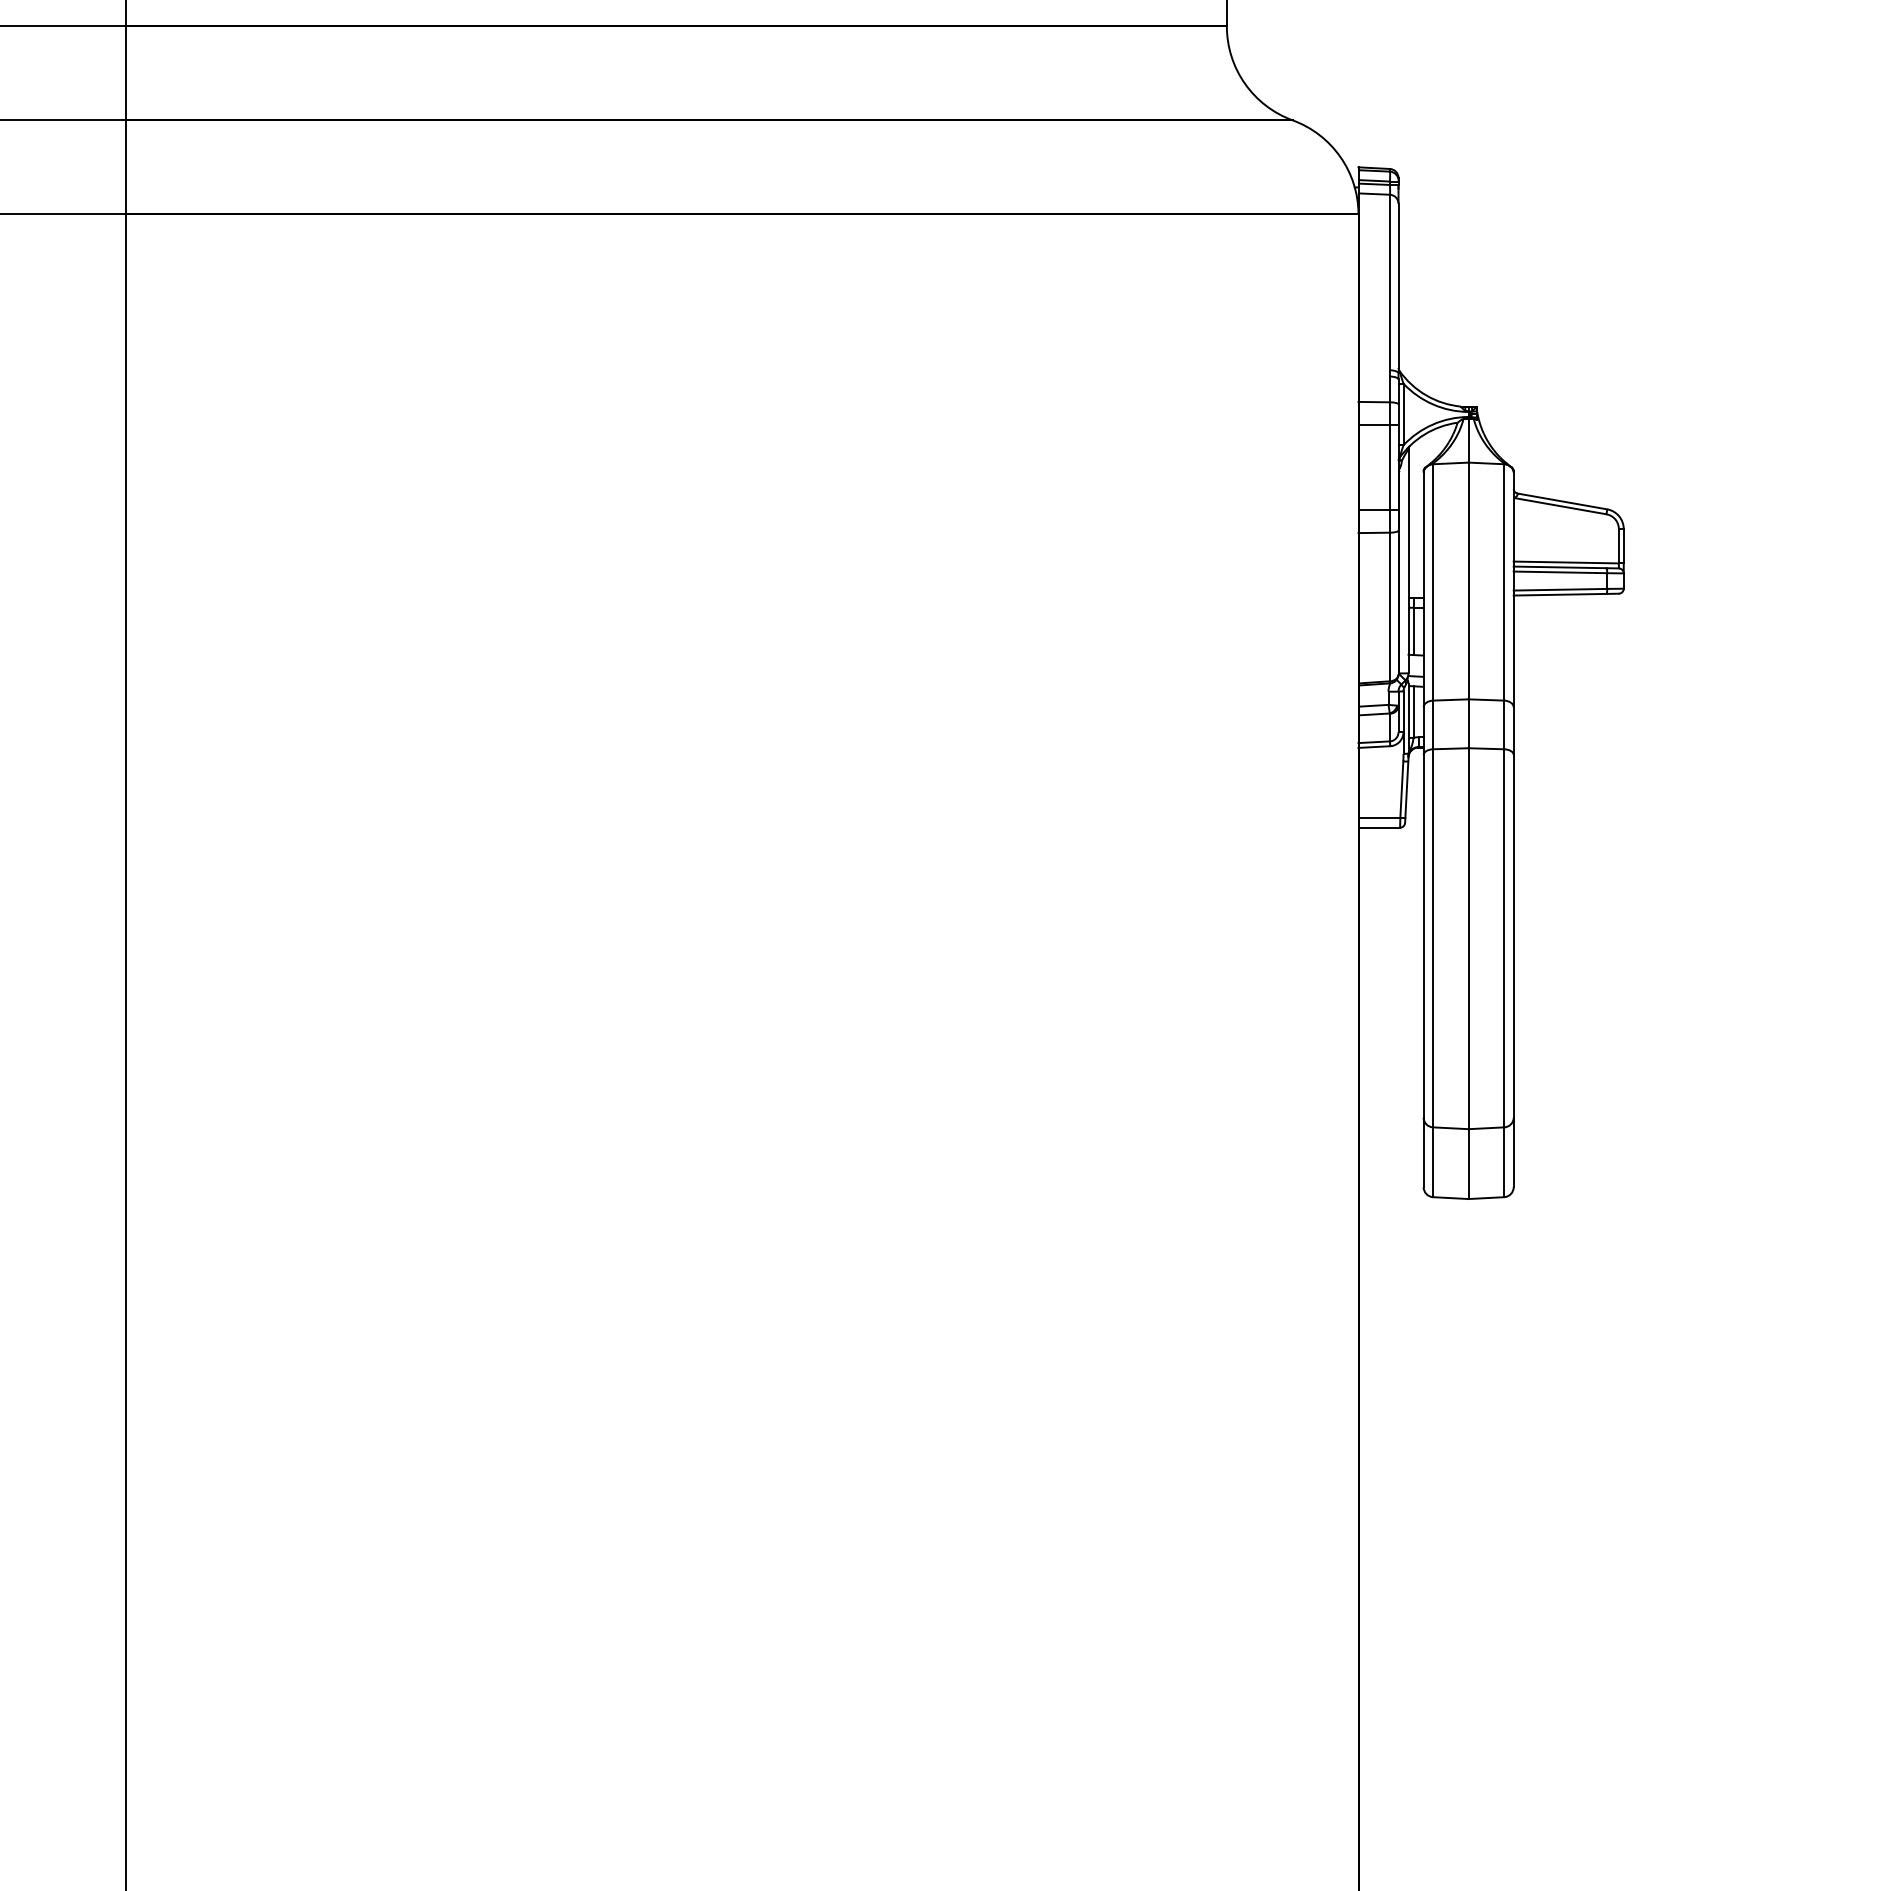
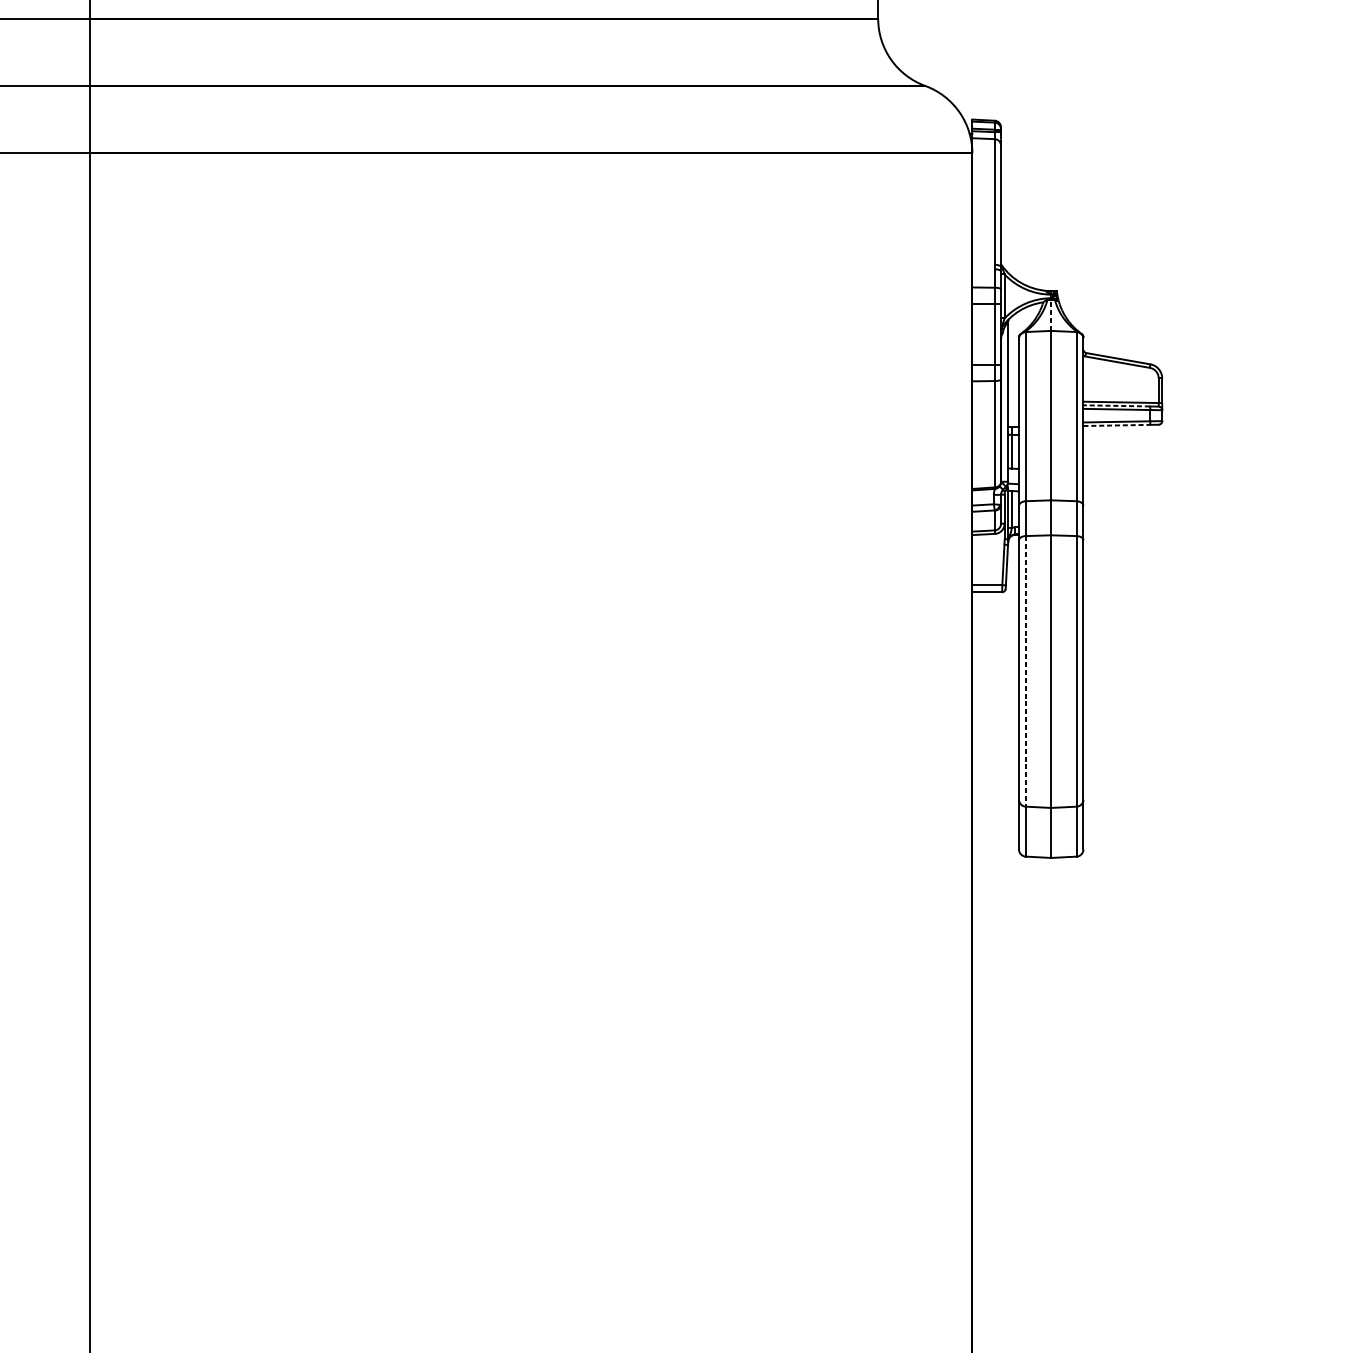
line: (1468, 440) -> (1051, 315), solid -> dashed
line: (1559, 567) -> (1116, 405), solid -> dashed
line: (1560, 594) -> (1116, 425), solid -> dashed
line: (1433, 938) -> (1026, 671), solid -> dashed

